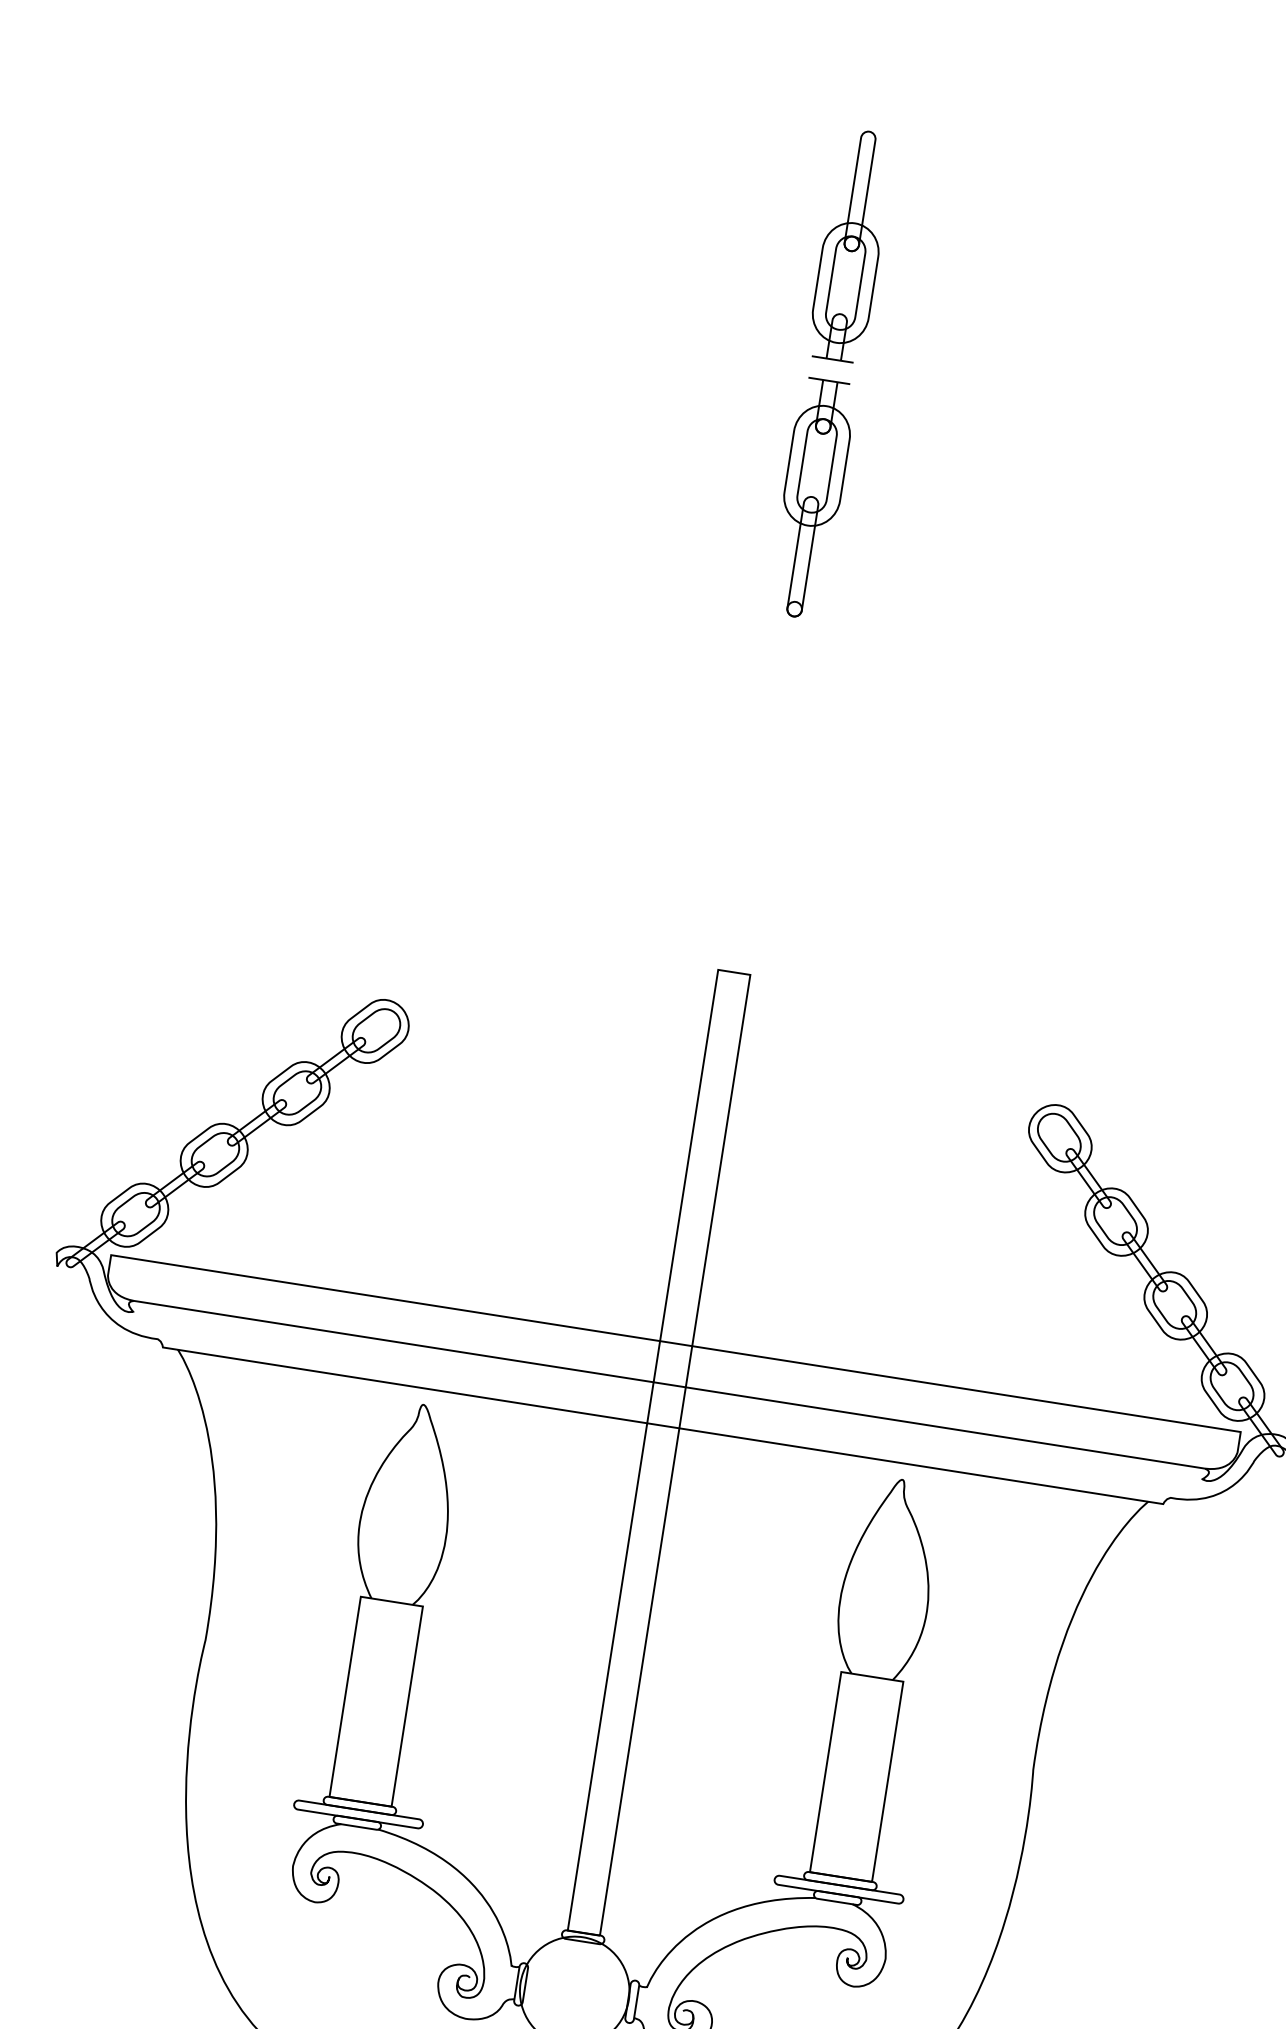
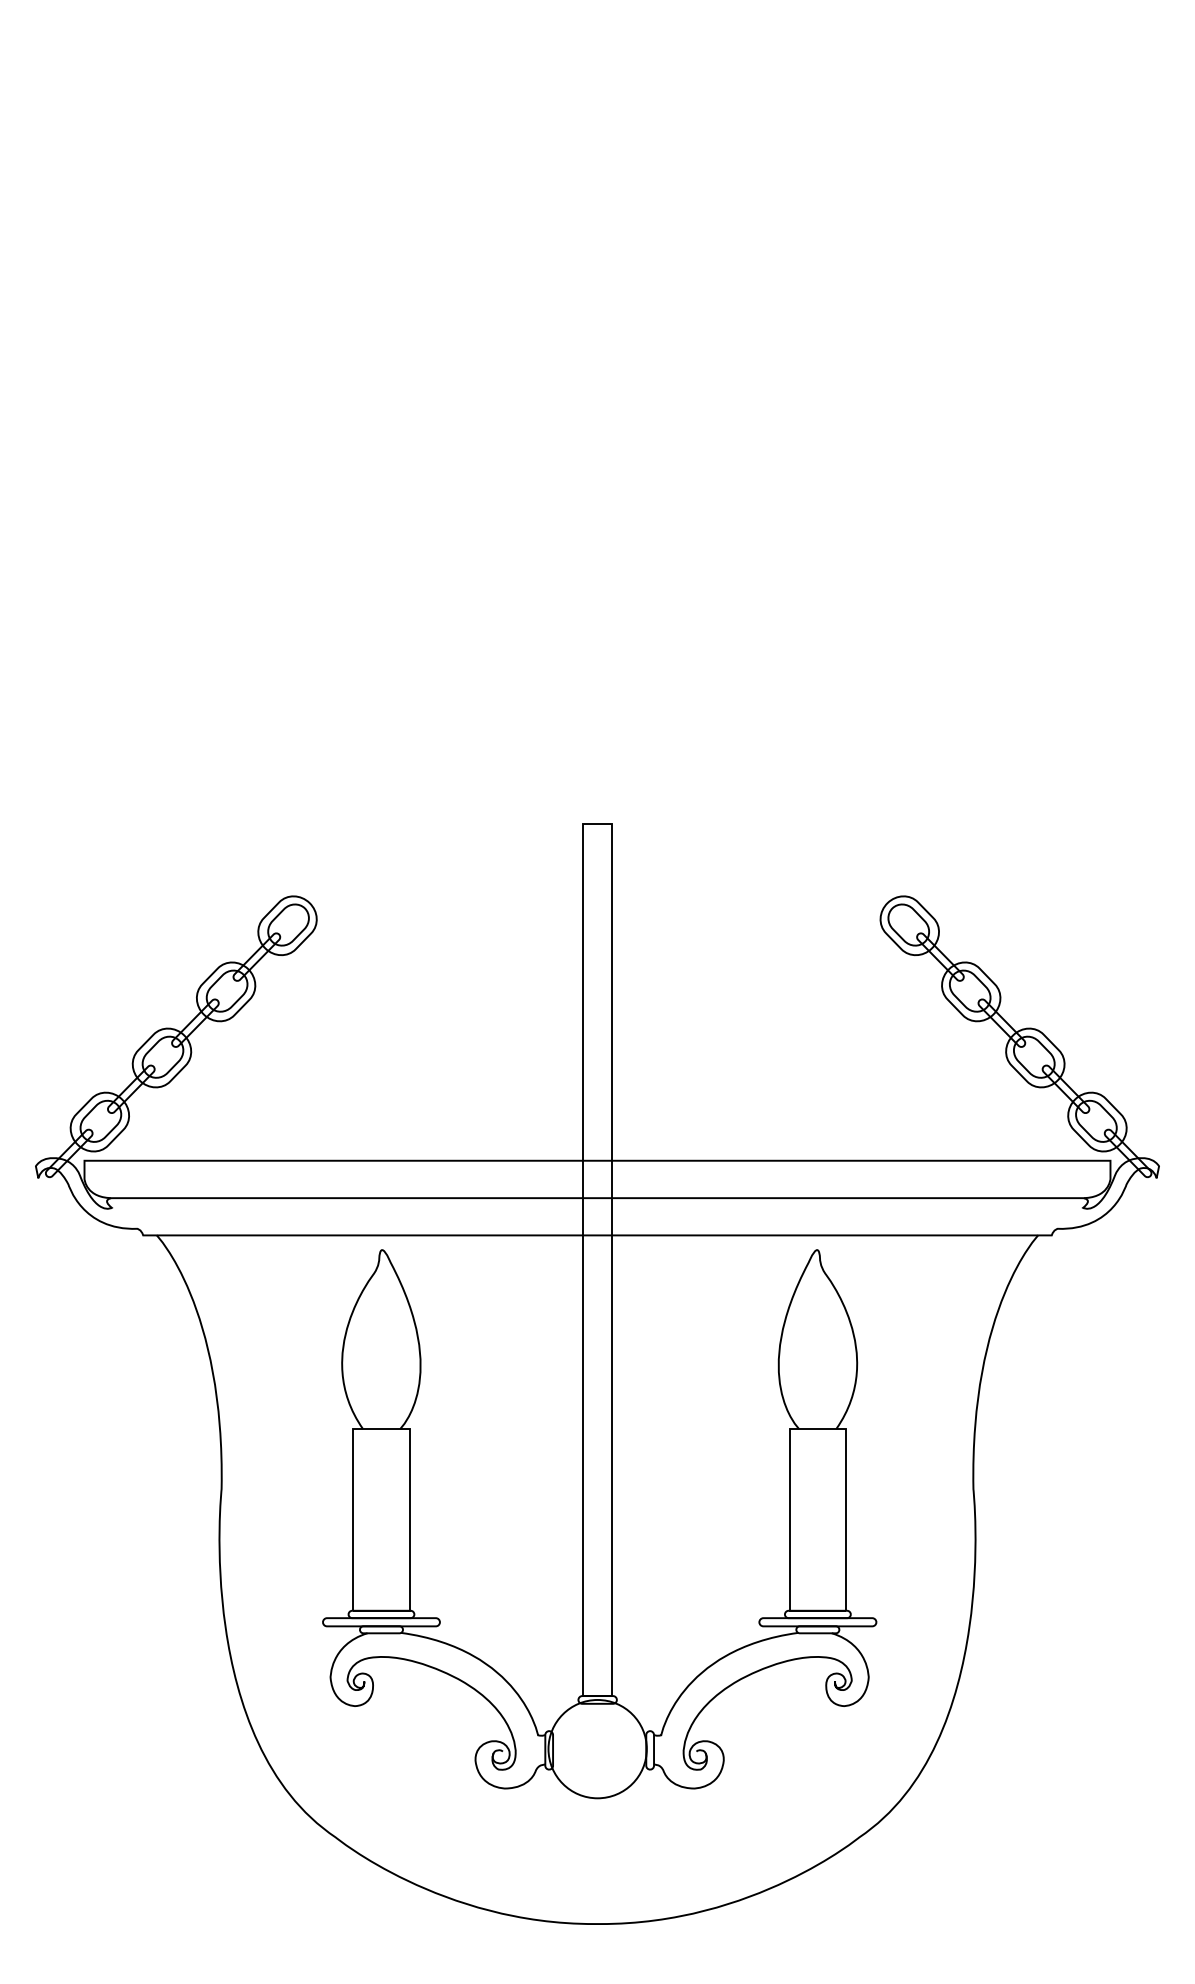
part: (831, 373) -> (600, 279), removed

